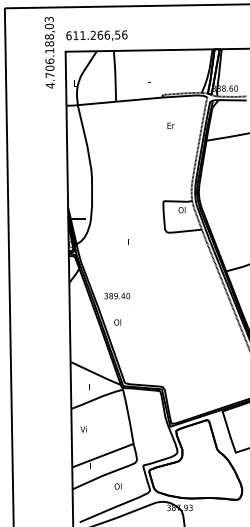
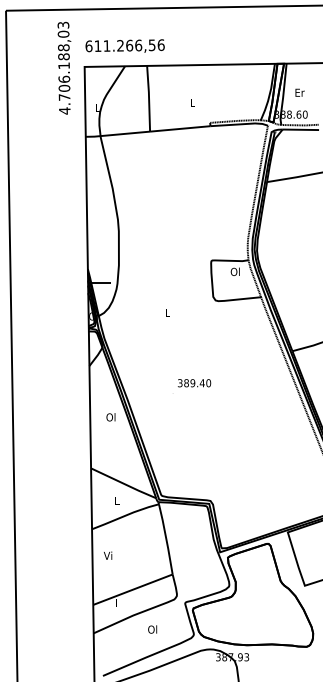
text: (170, 125) -> (299, 92), moved
text: (117, 296) -> (194, 383), moved
text: (117, 322) -> (110, 417), moved

